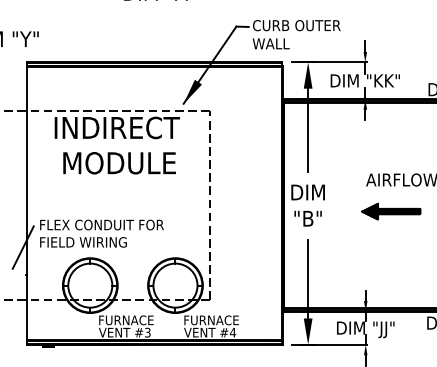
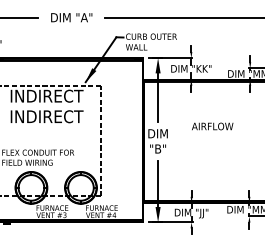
text: (116, 162) -> (46, 116), MODULE -> INDIRECT
part: (391, 210) -> (206, 144), removed

